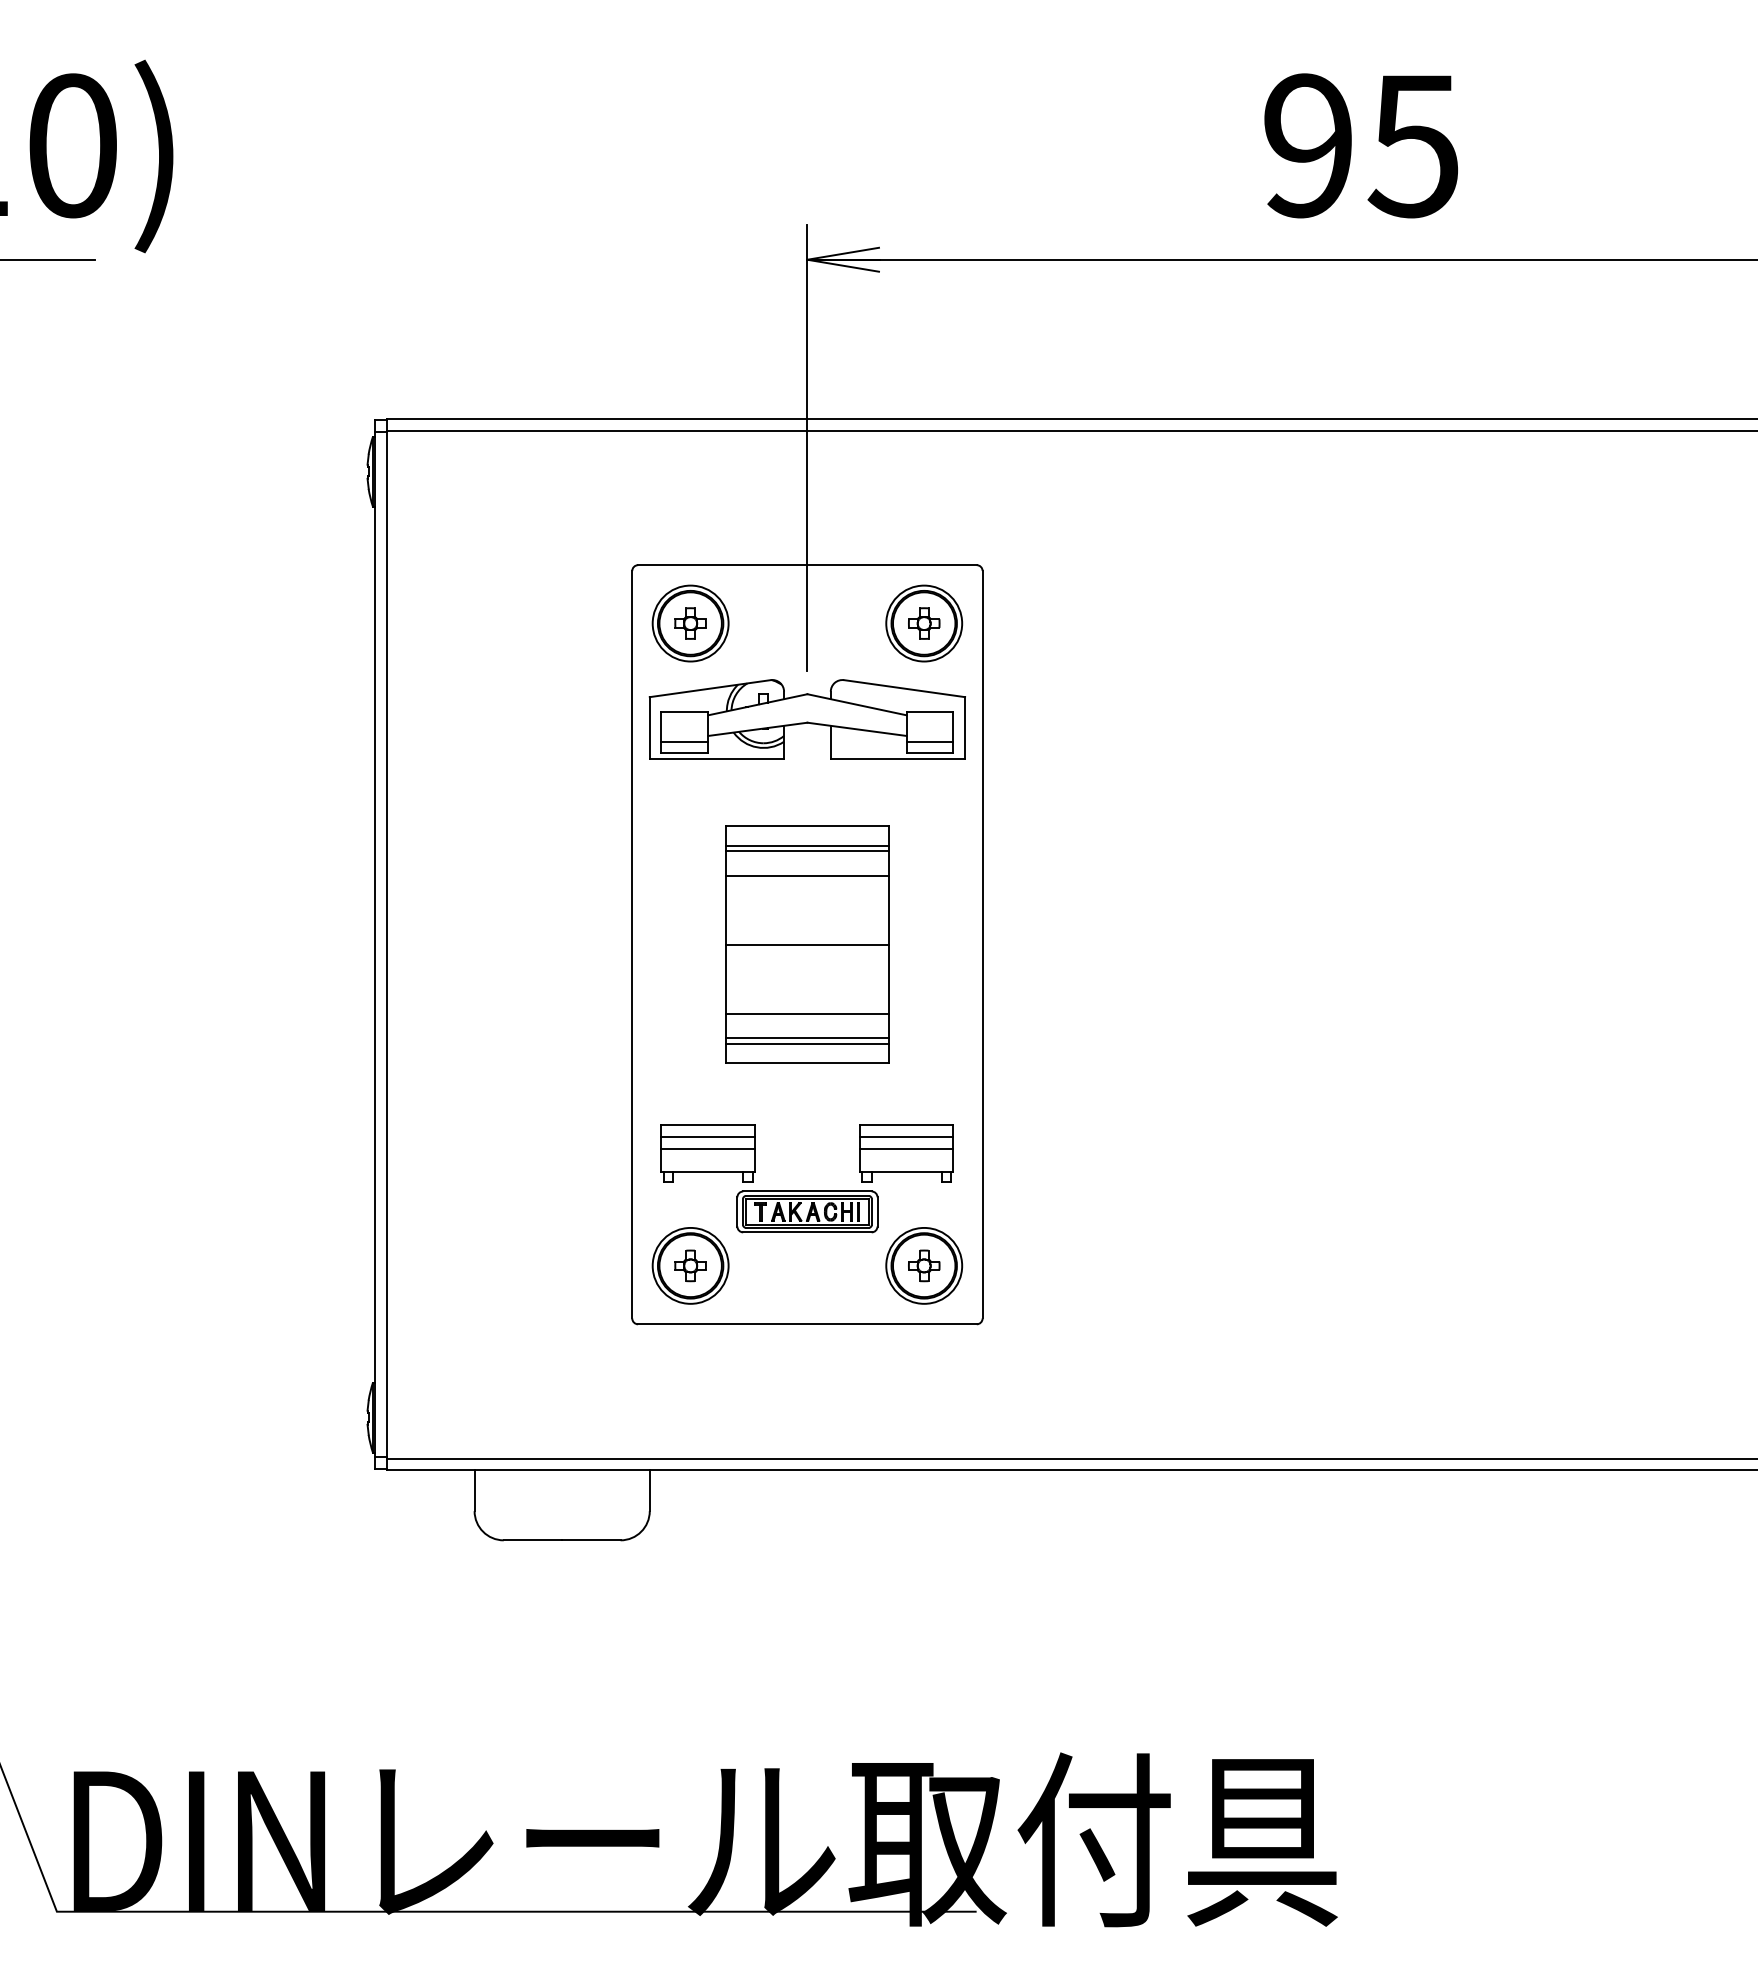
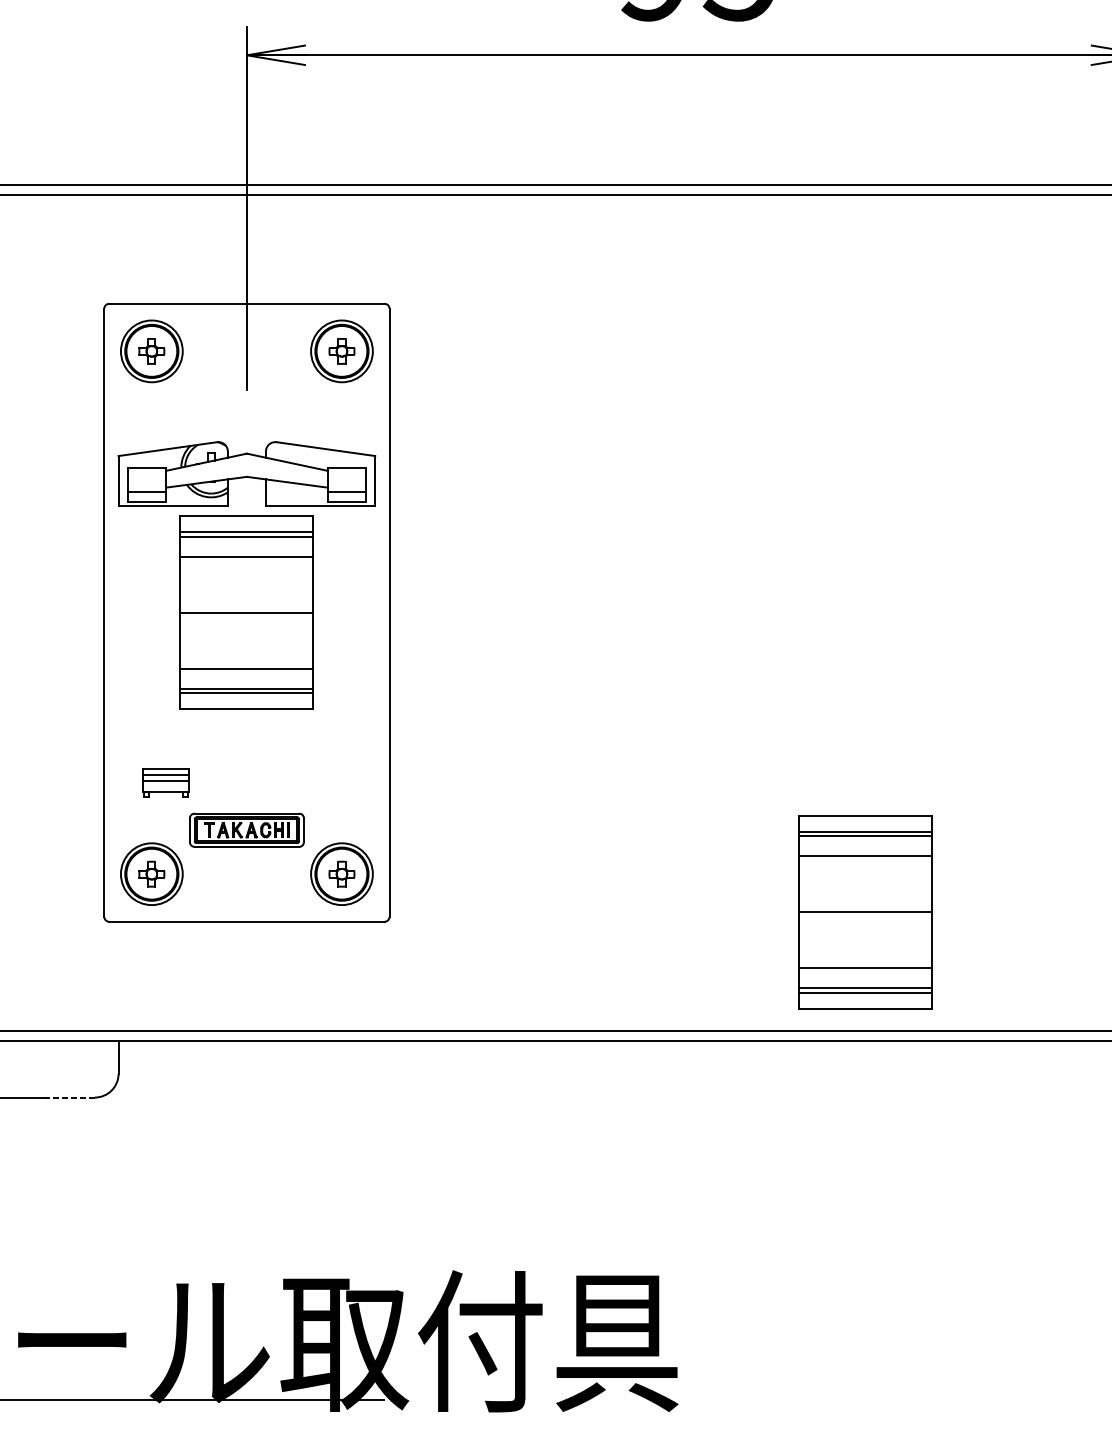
part: (806, 719) -> (246, 474), moved
part: (707, 1153) -> (165, 782), size x0.6
part: (906, 1153) -> (327, 782), removed
part: (1567, 1312) -> (865, 912), added
line: (590, 1540) -> (70, 1097), solid -> dashed

